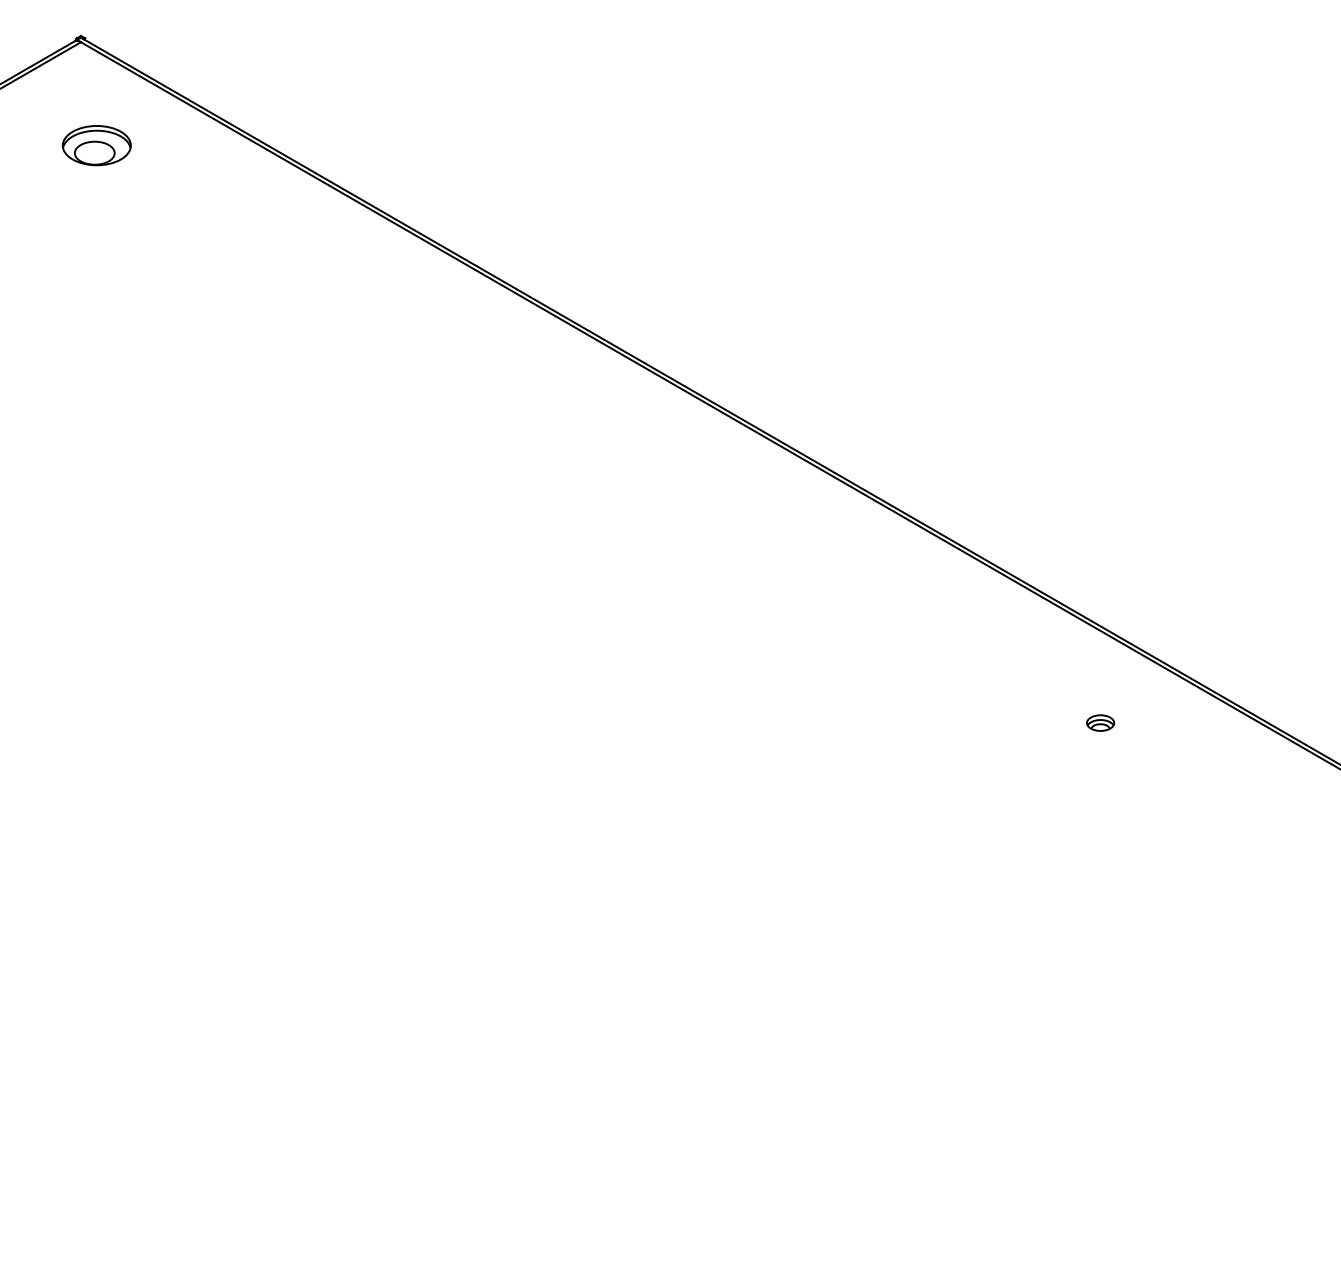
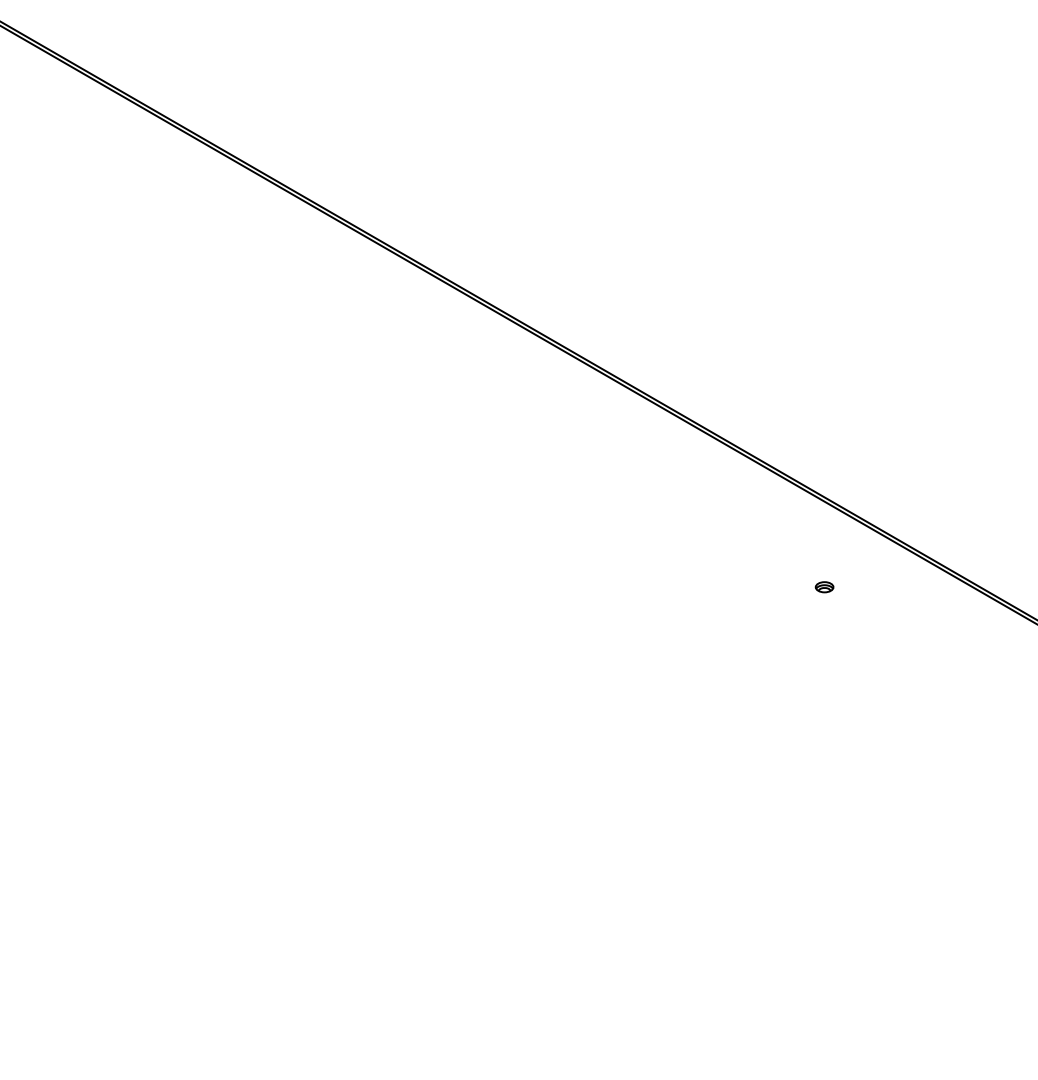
part: (1100, 722) -> (824, 586), size x0.7

